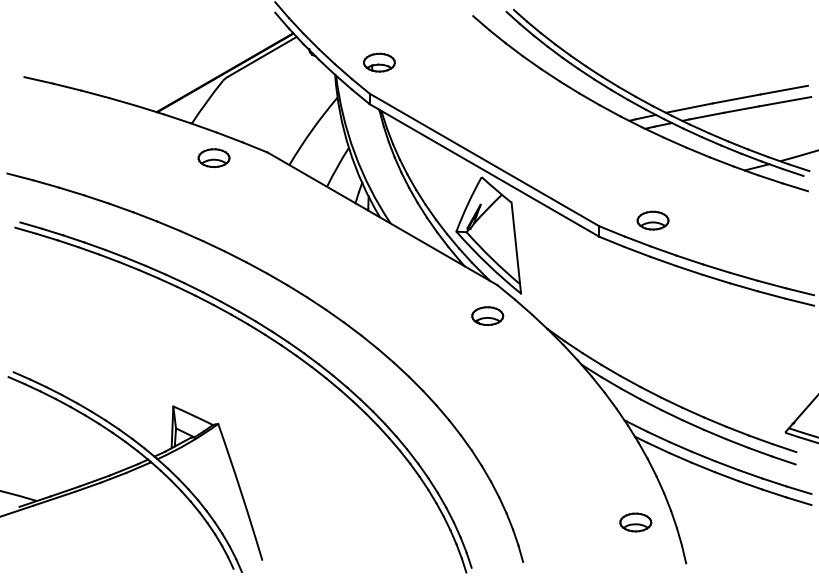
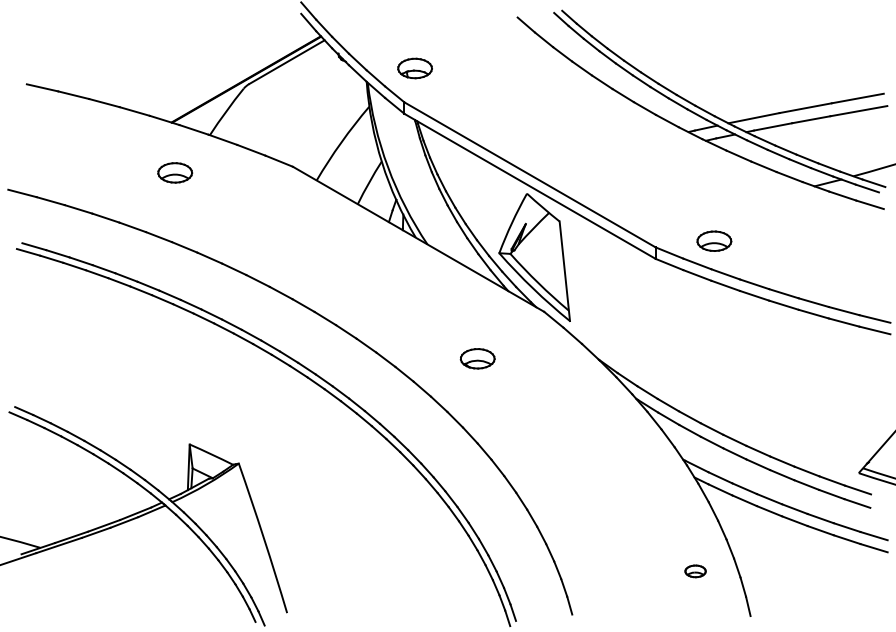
part: (213, 157) -> (174, 172), moved
part: (487, 315) -> (477, 358), moved
part: (635, 522) -> (695, 571), size x0.6

